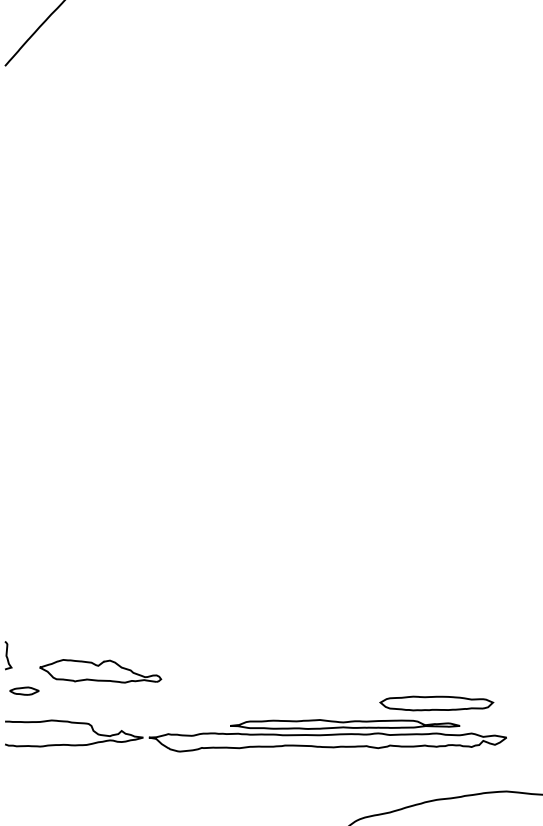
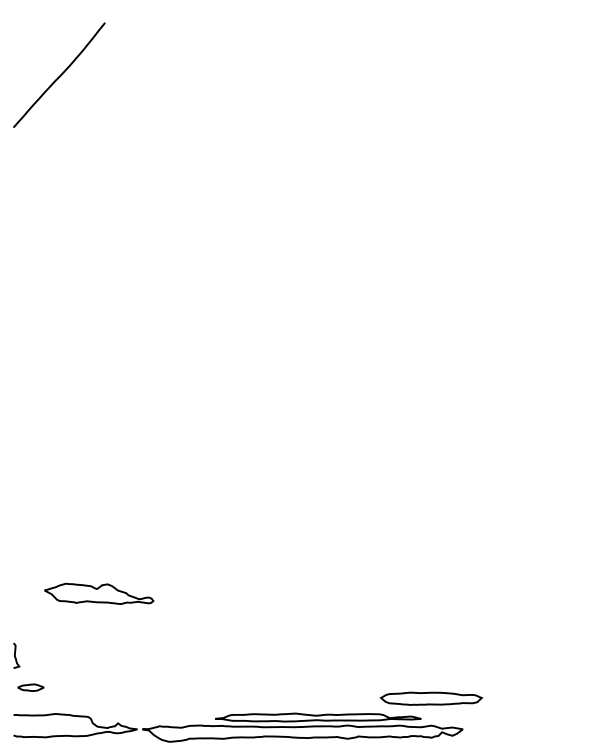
part: (100, 670) -> (99, 593), moved
part: (436, 703) -> (431, 698), moved

